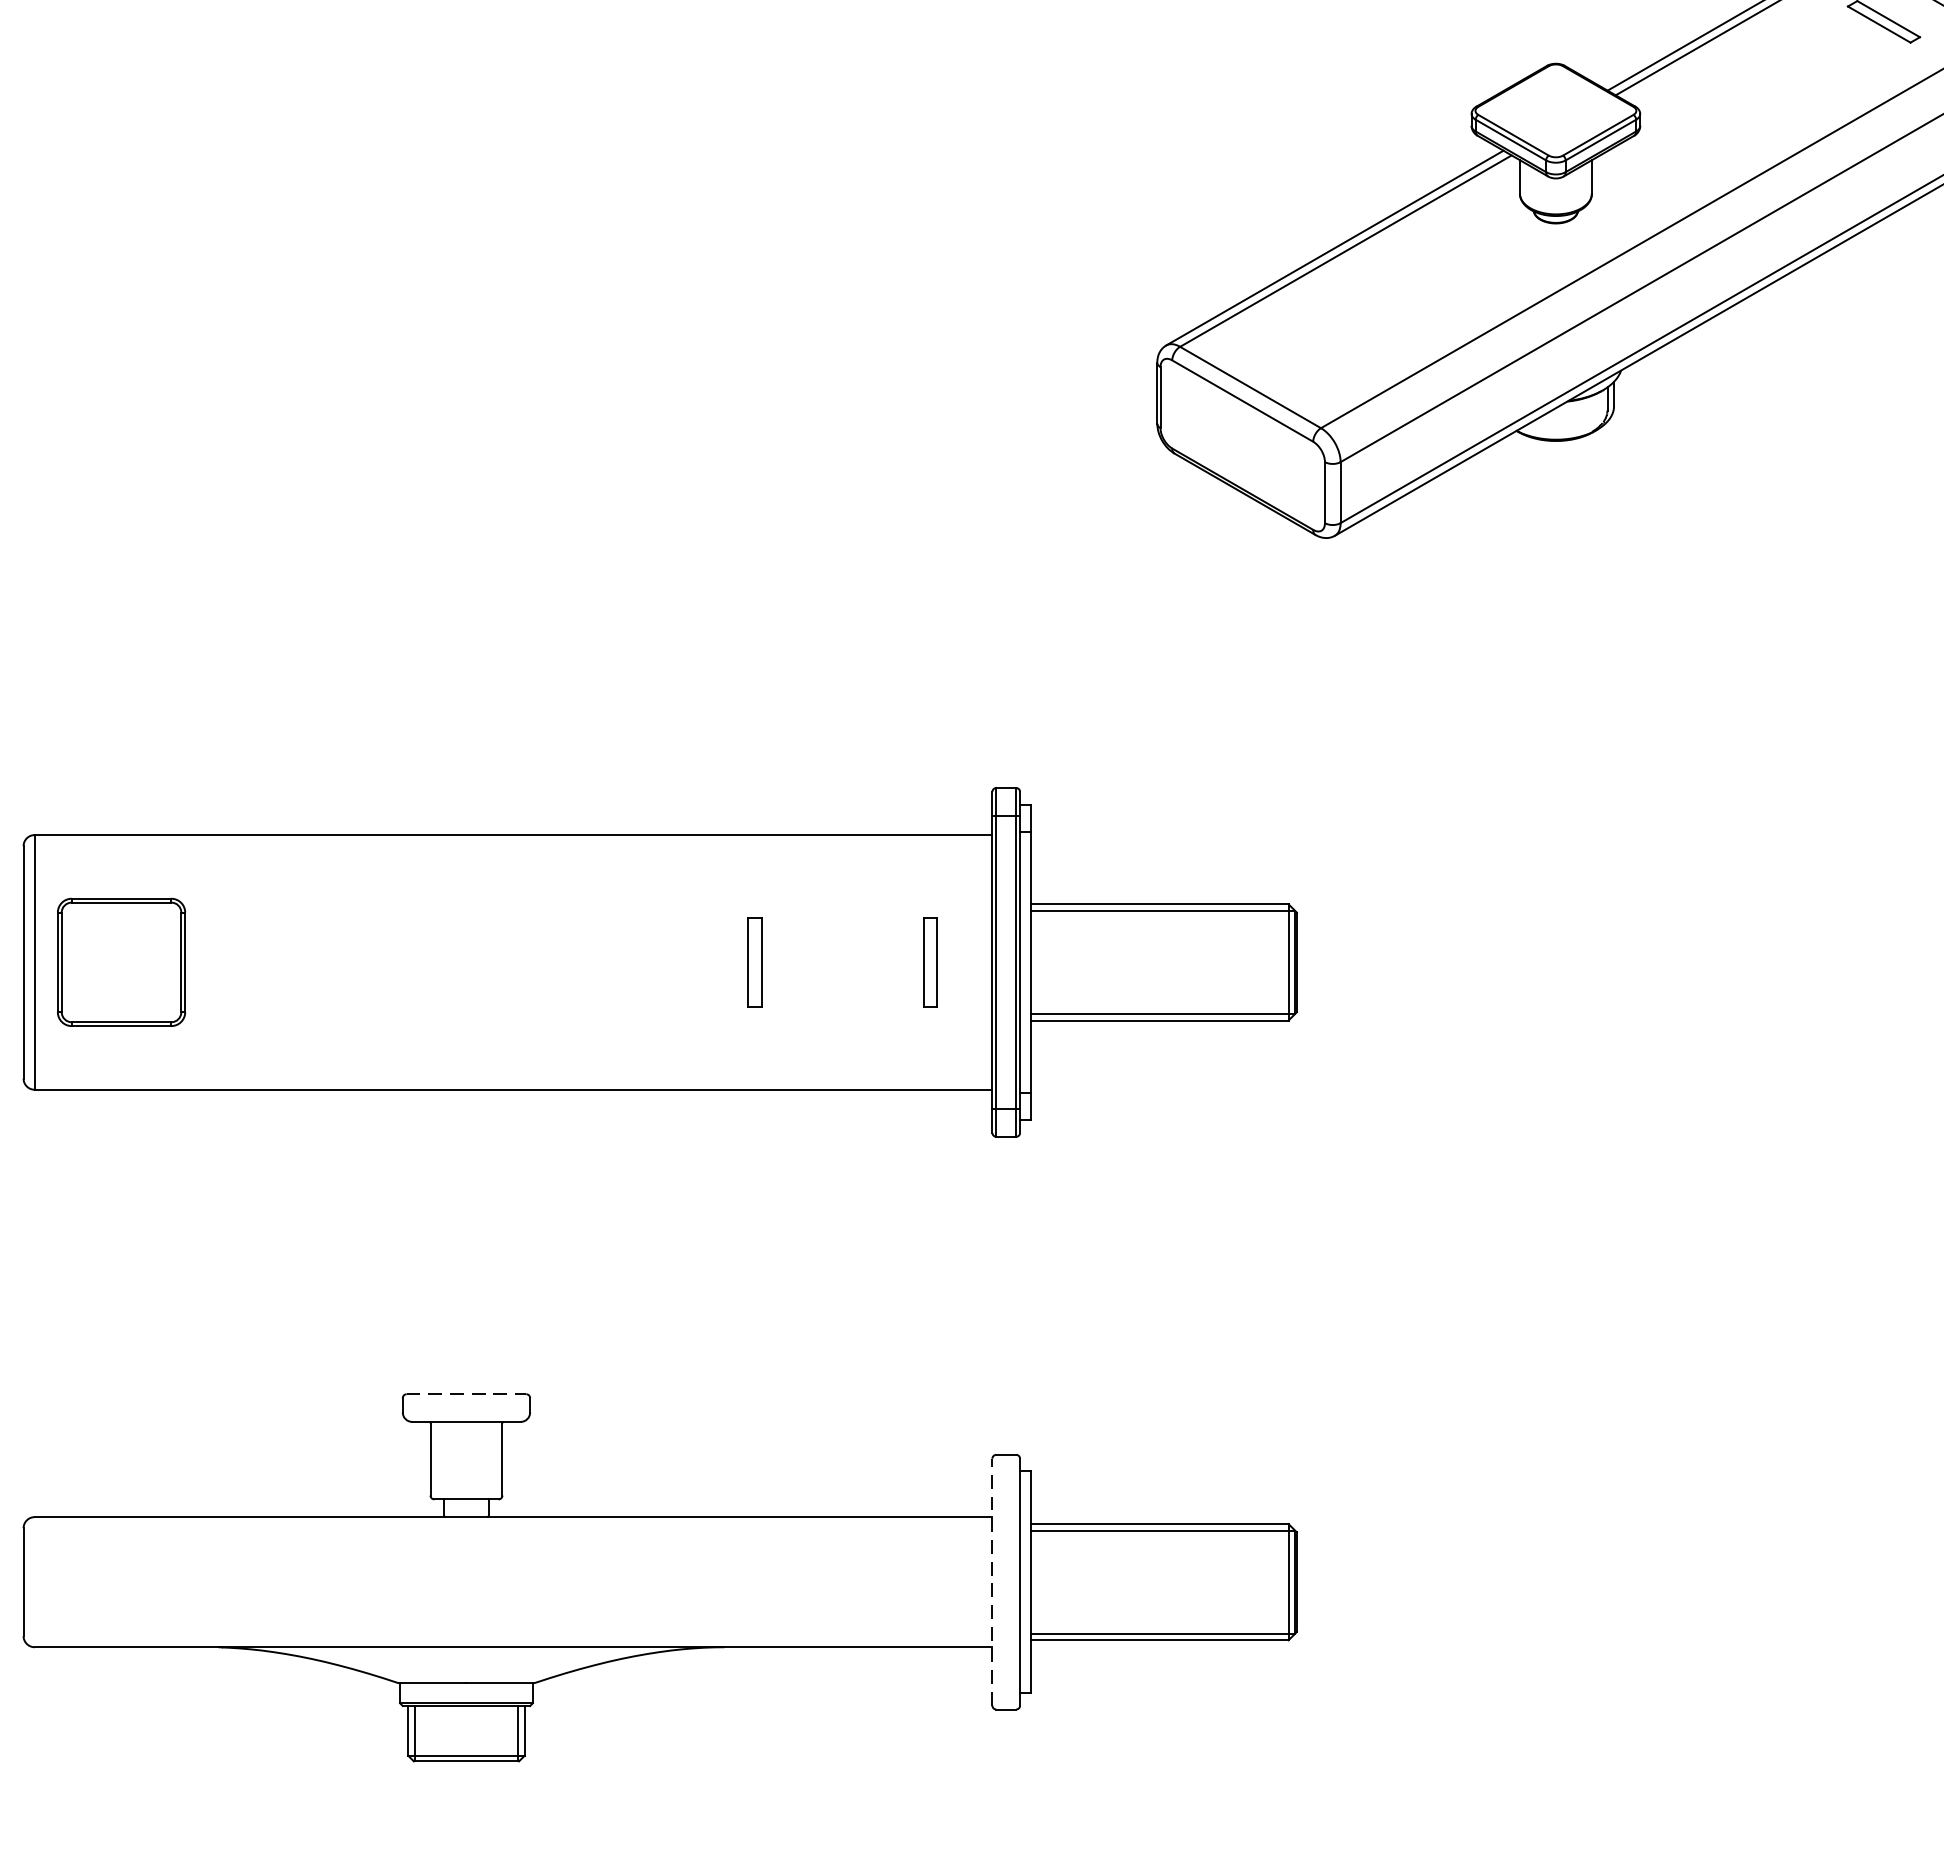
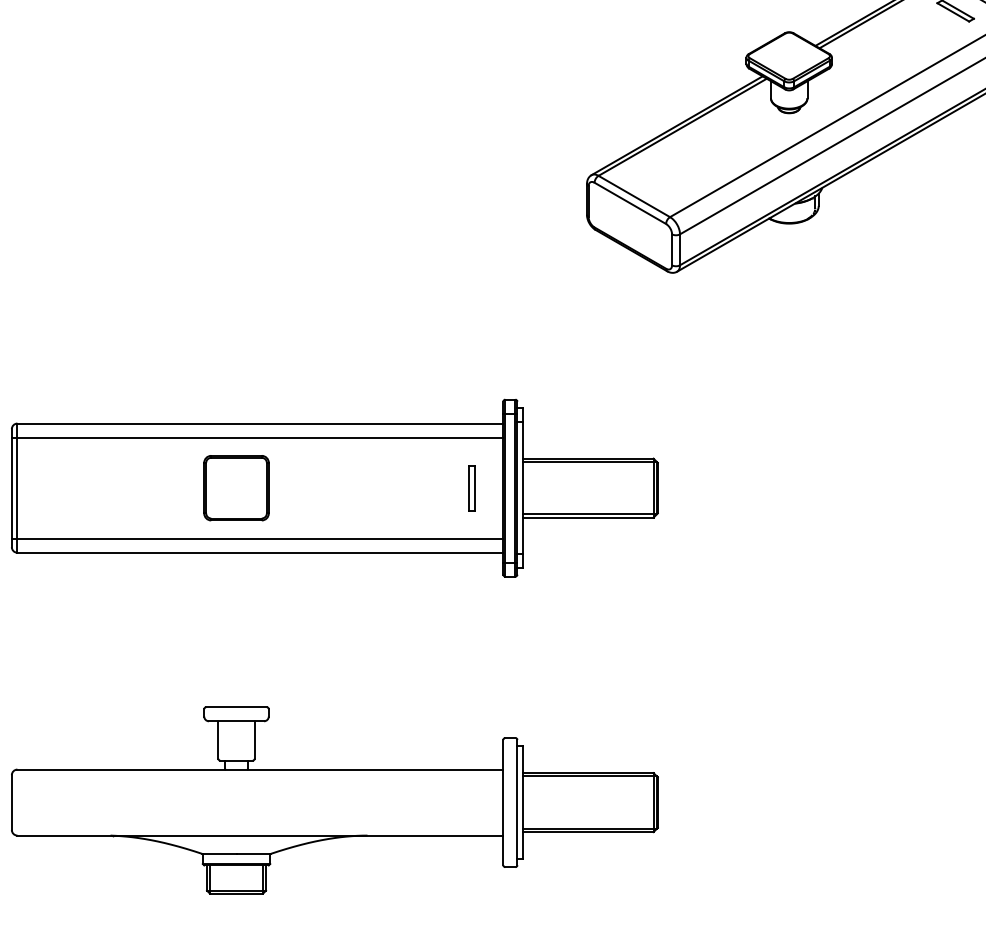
line: (507, 862) -> (257, 437), added
part: (121, 963) -> (236, 488), moved
part: (754, 963) -> (382, 488), removed
line: (507, 1061) -> (257, 538), added
line: (468, 1394) -> (237, 707), dashed -> solid
line: (992, 1581) -> (503, 802), dashed -> solid

